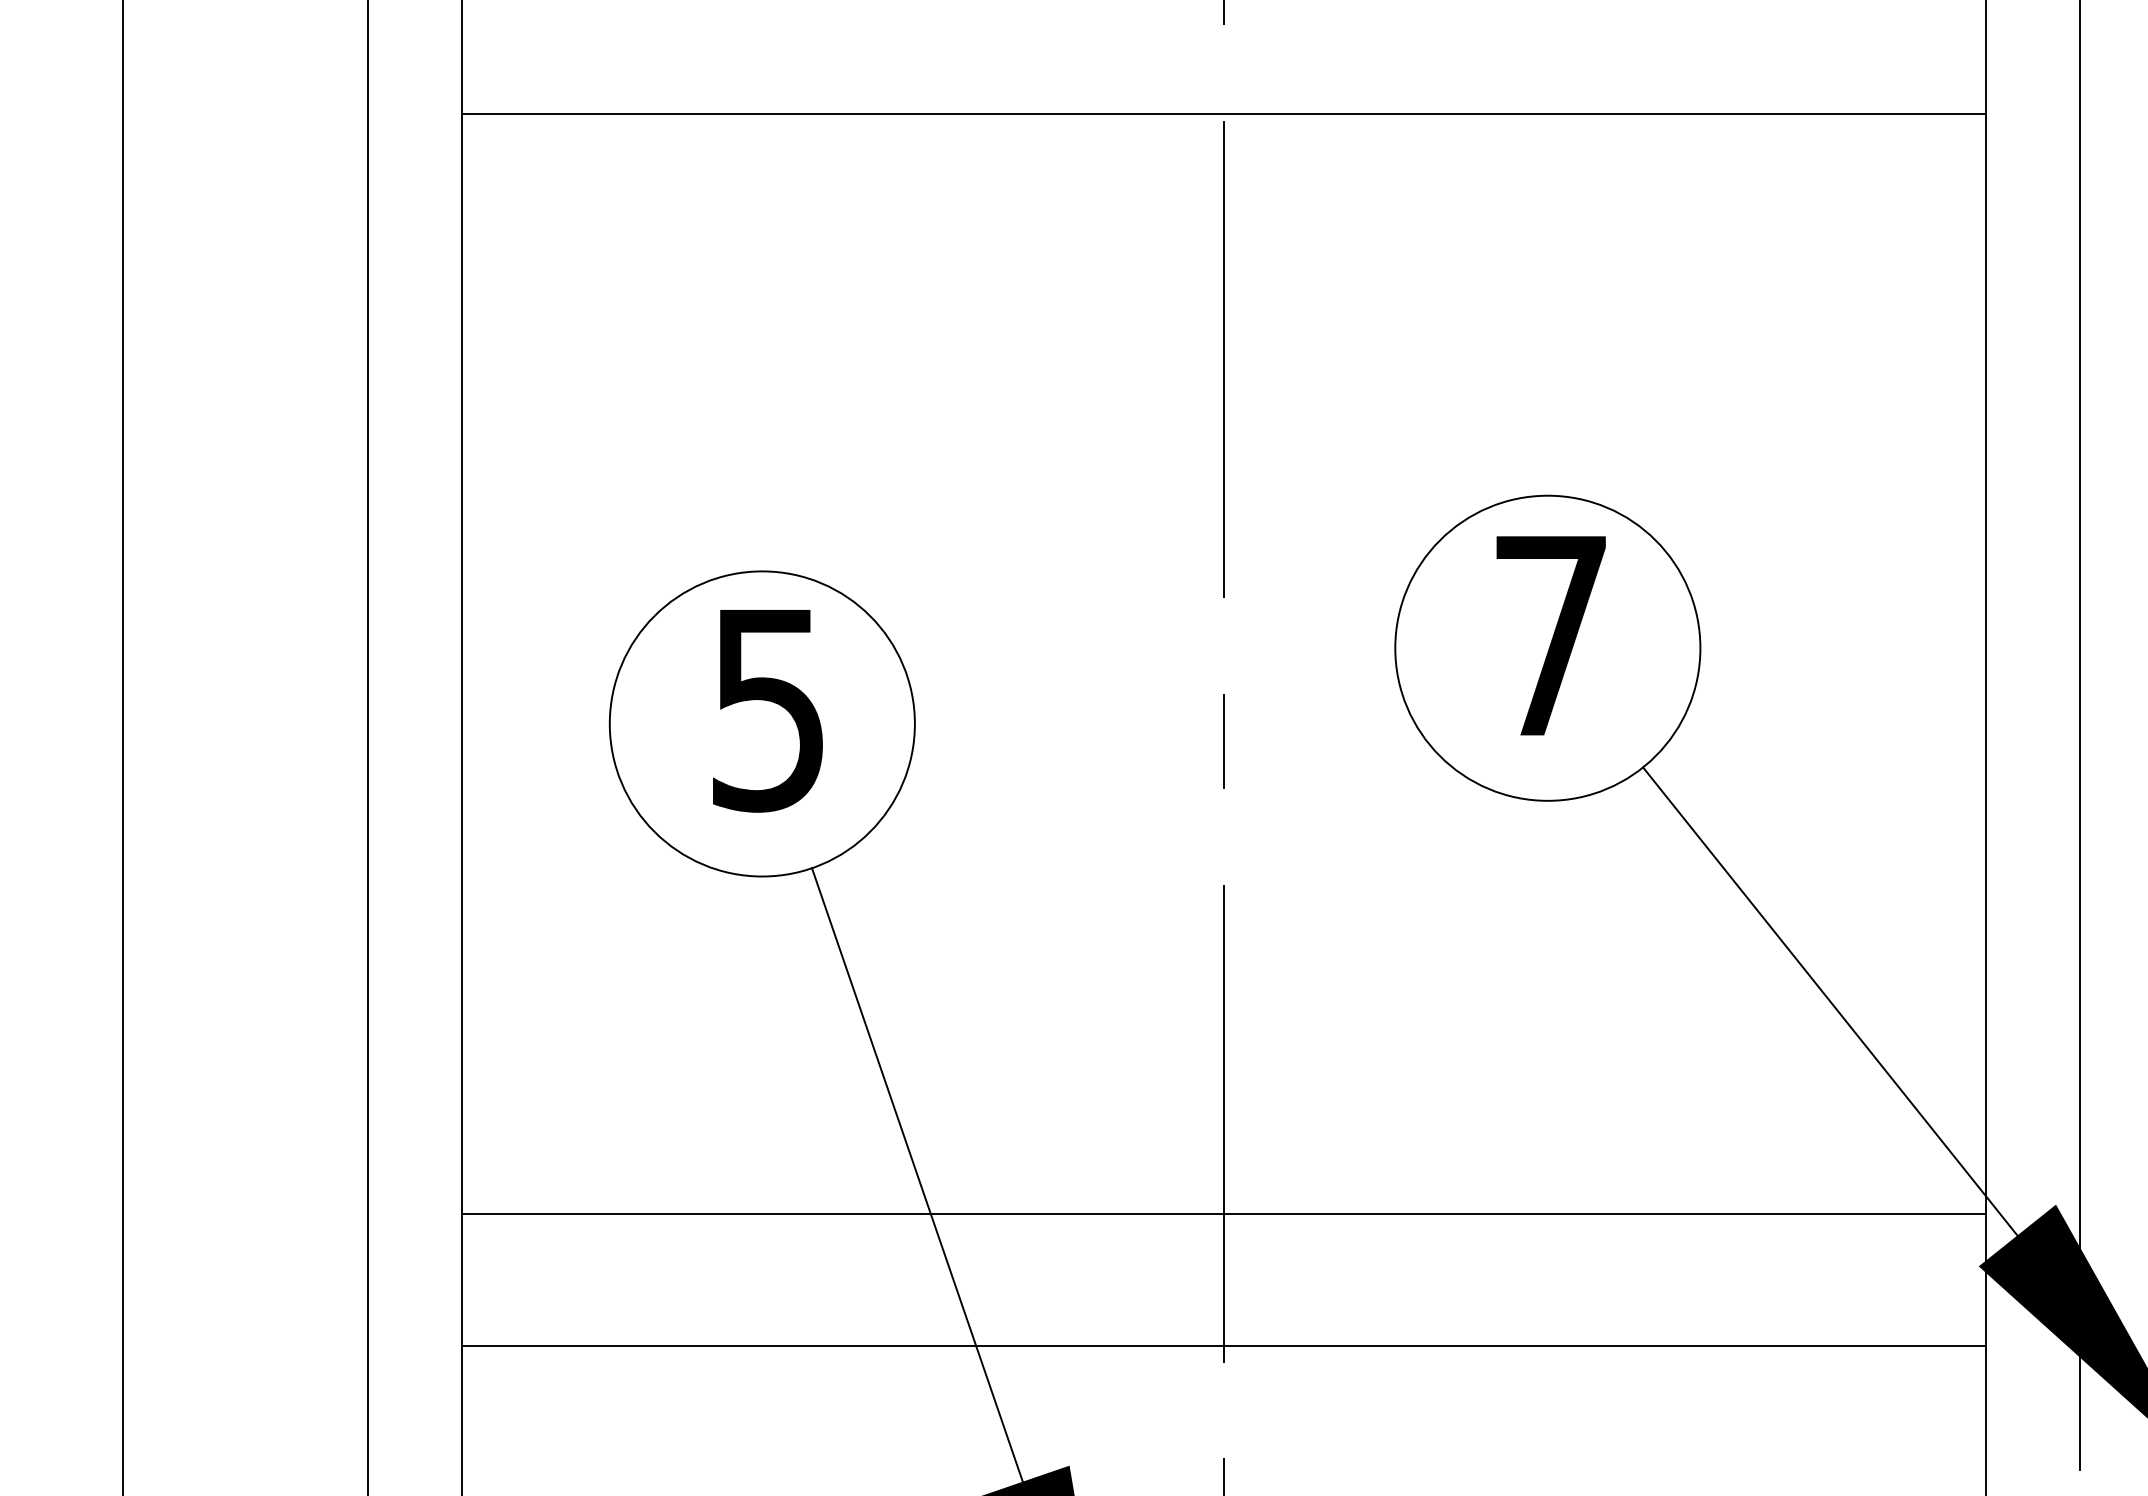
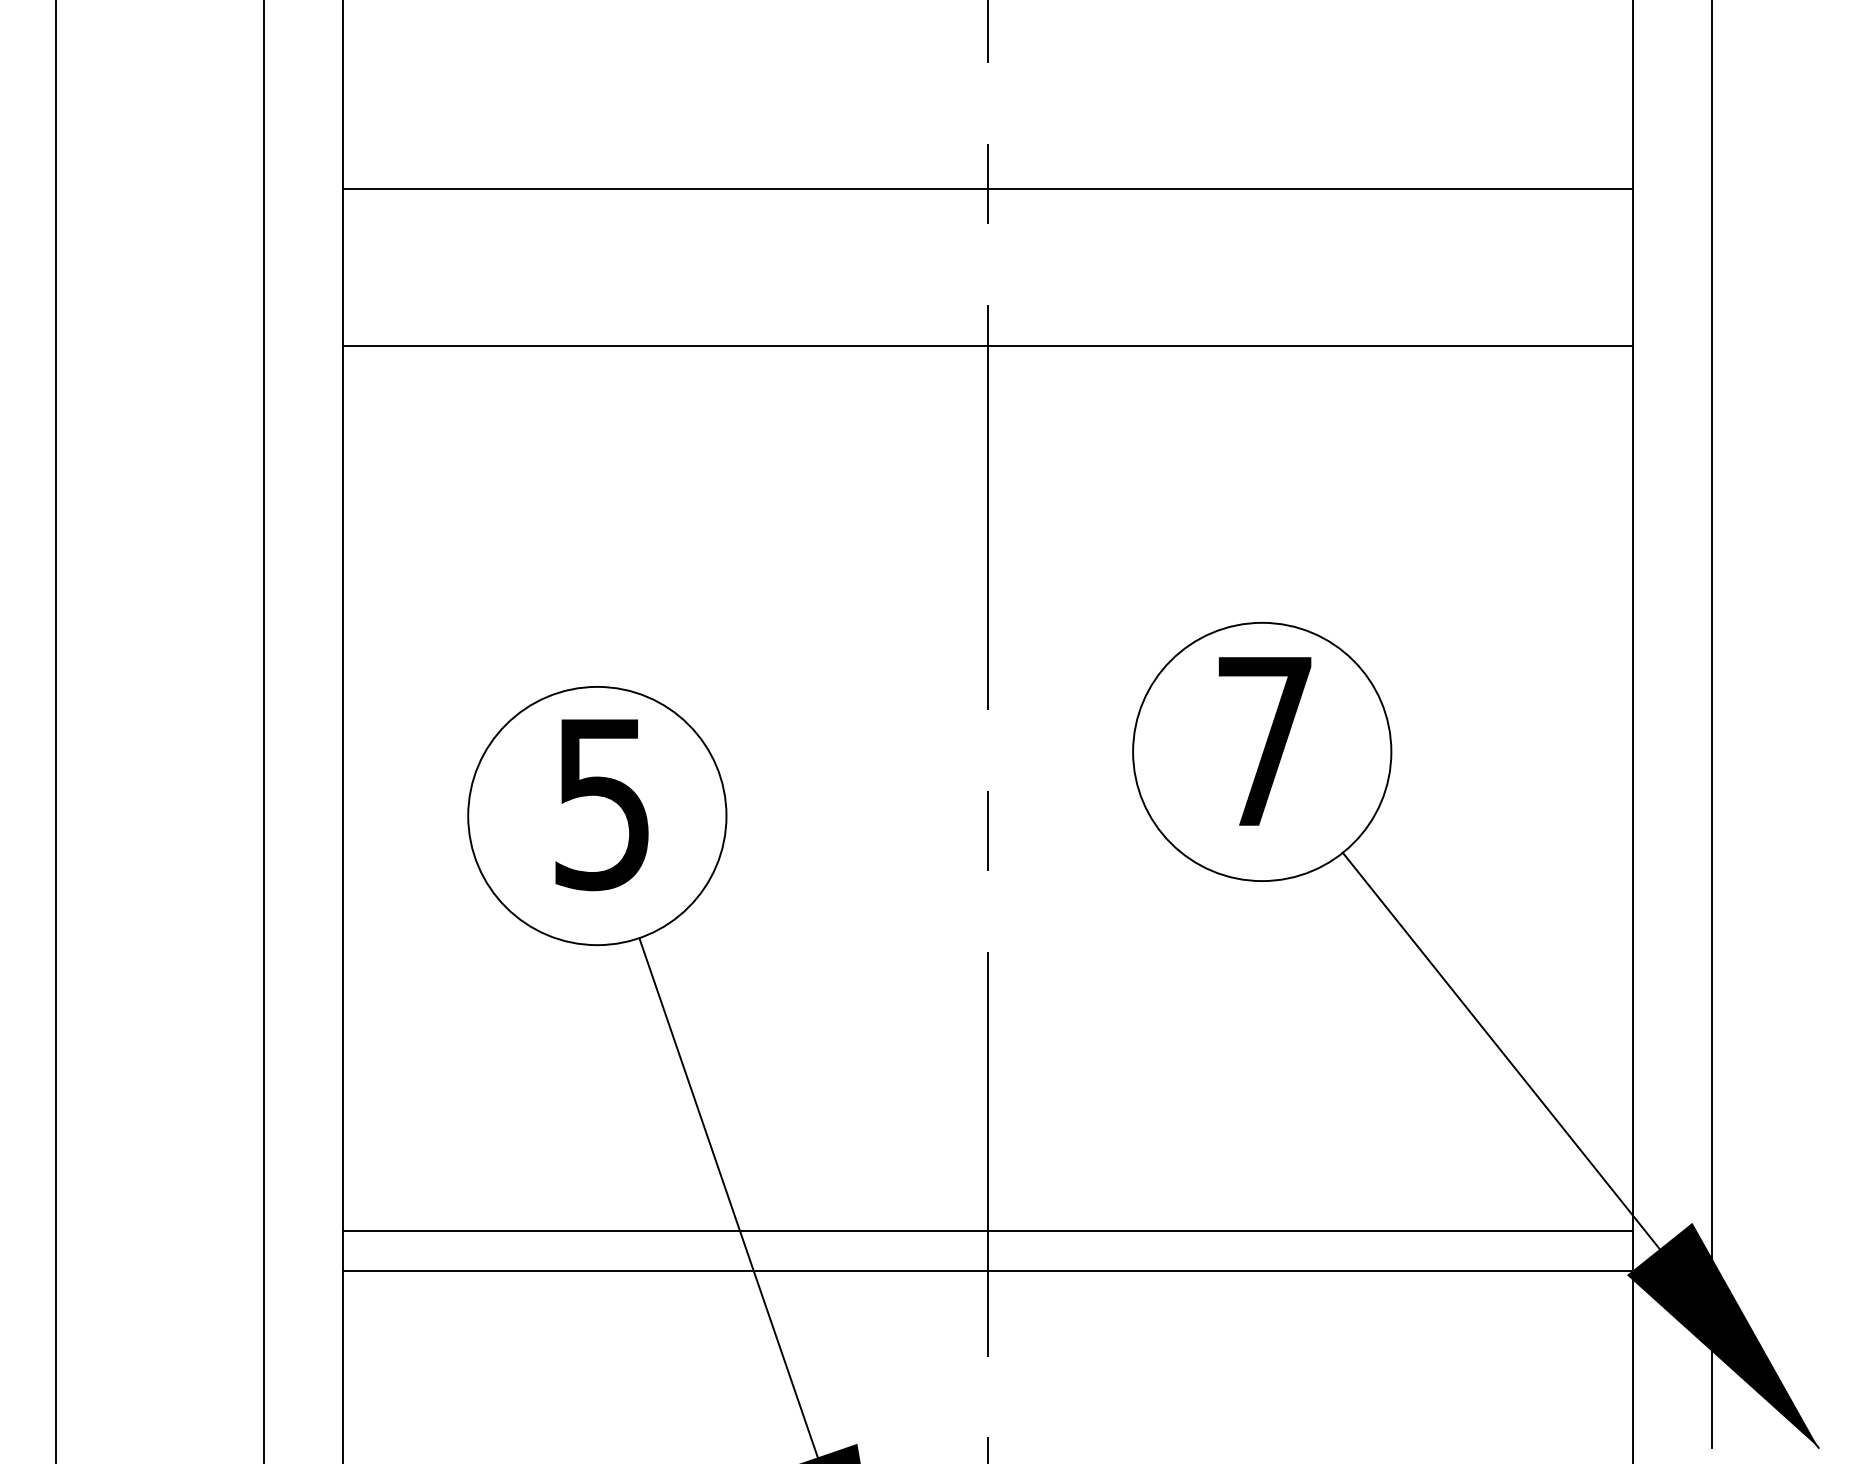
line: (1223, 114) -> (987, 346), moved
line: (1223, 1345) -> (987, 1270), moved

